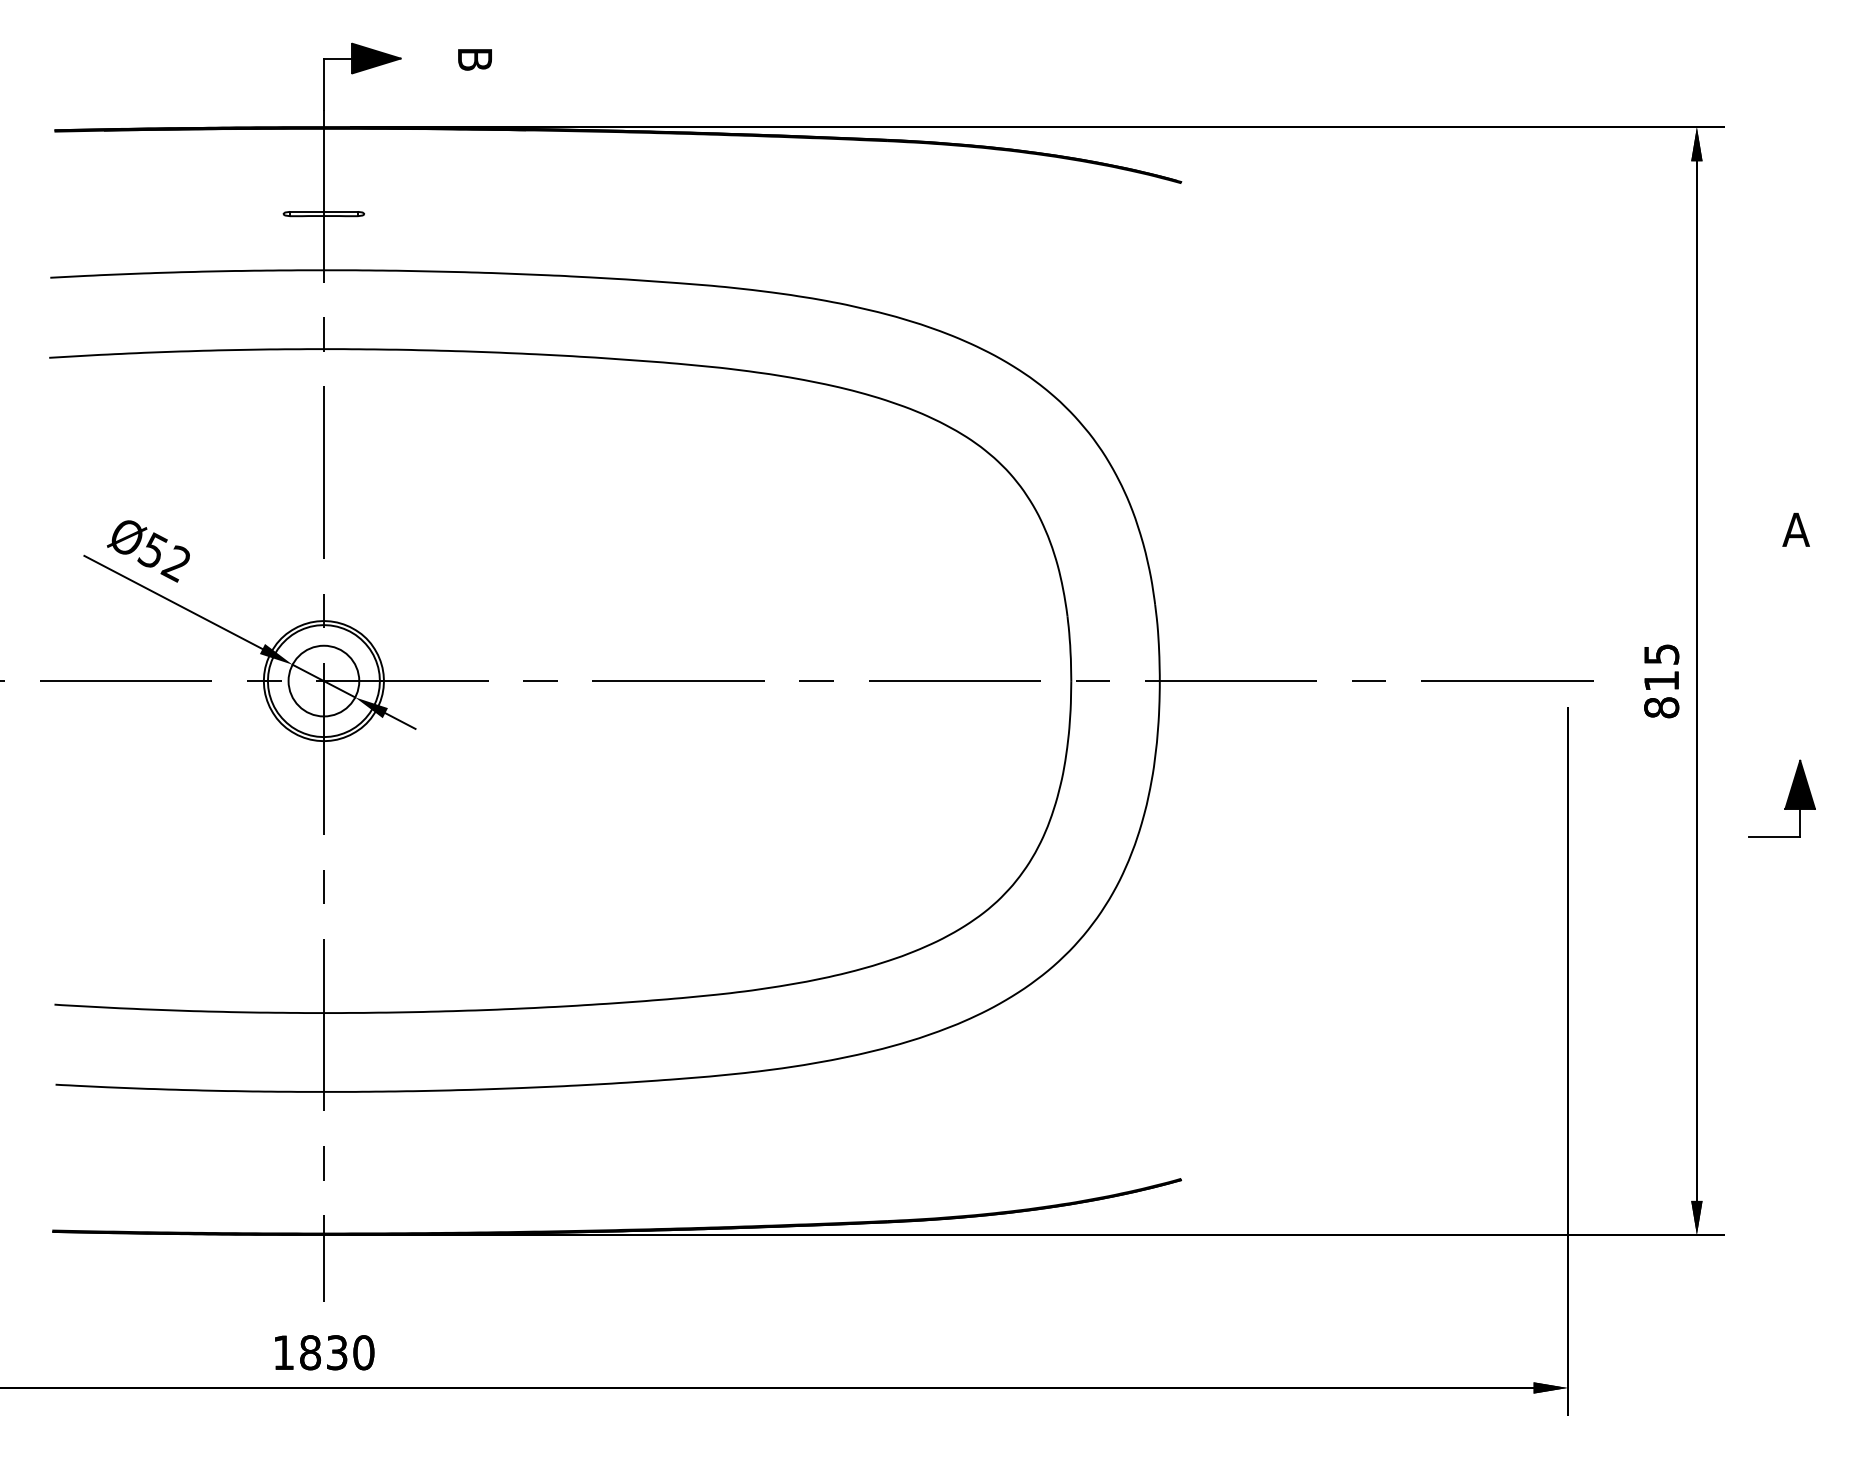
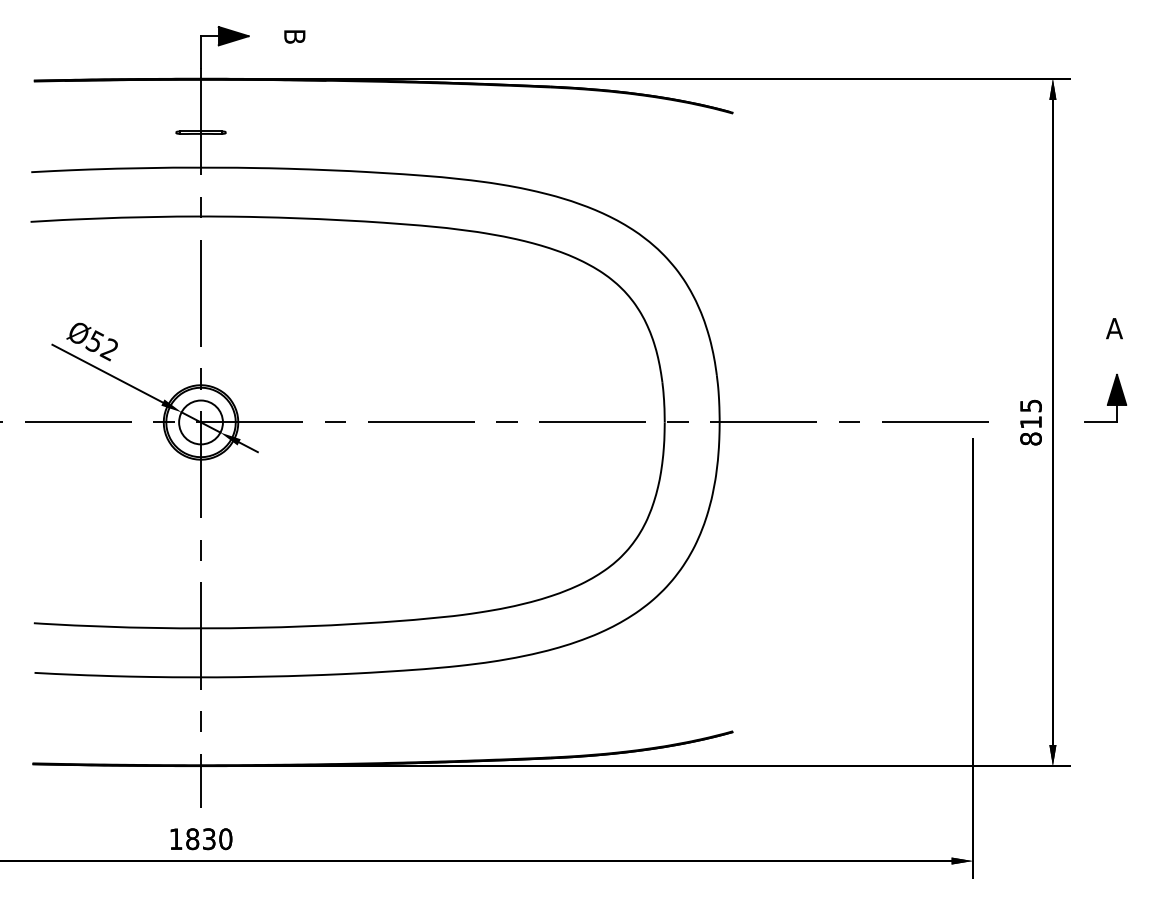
part: (1781, 797) -> (1105, 397), moved

